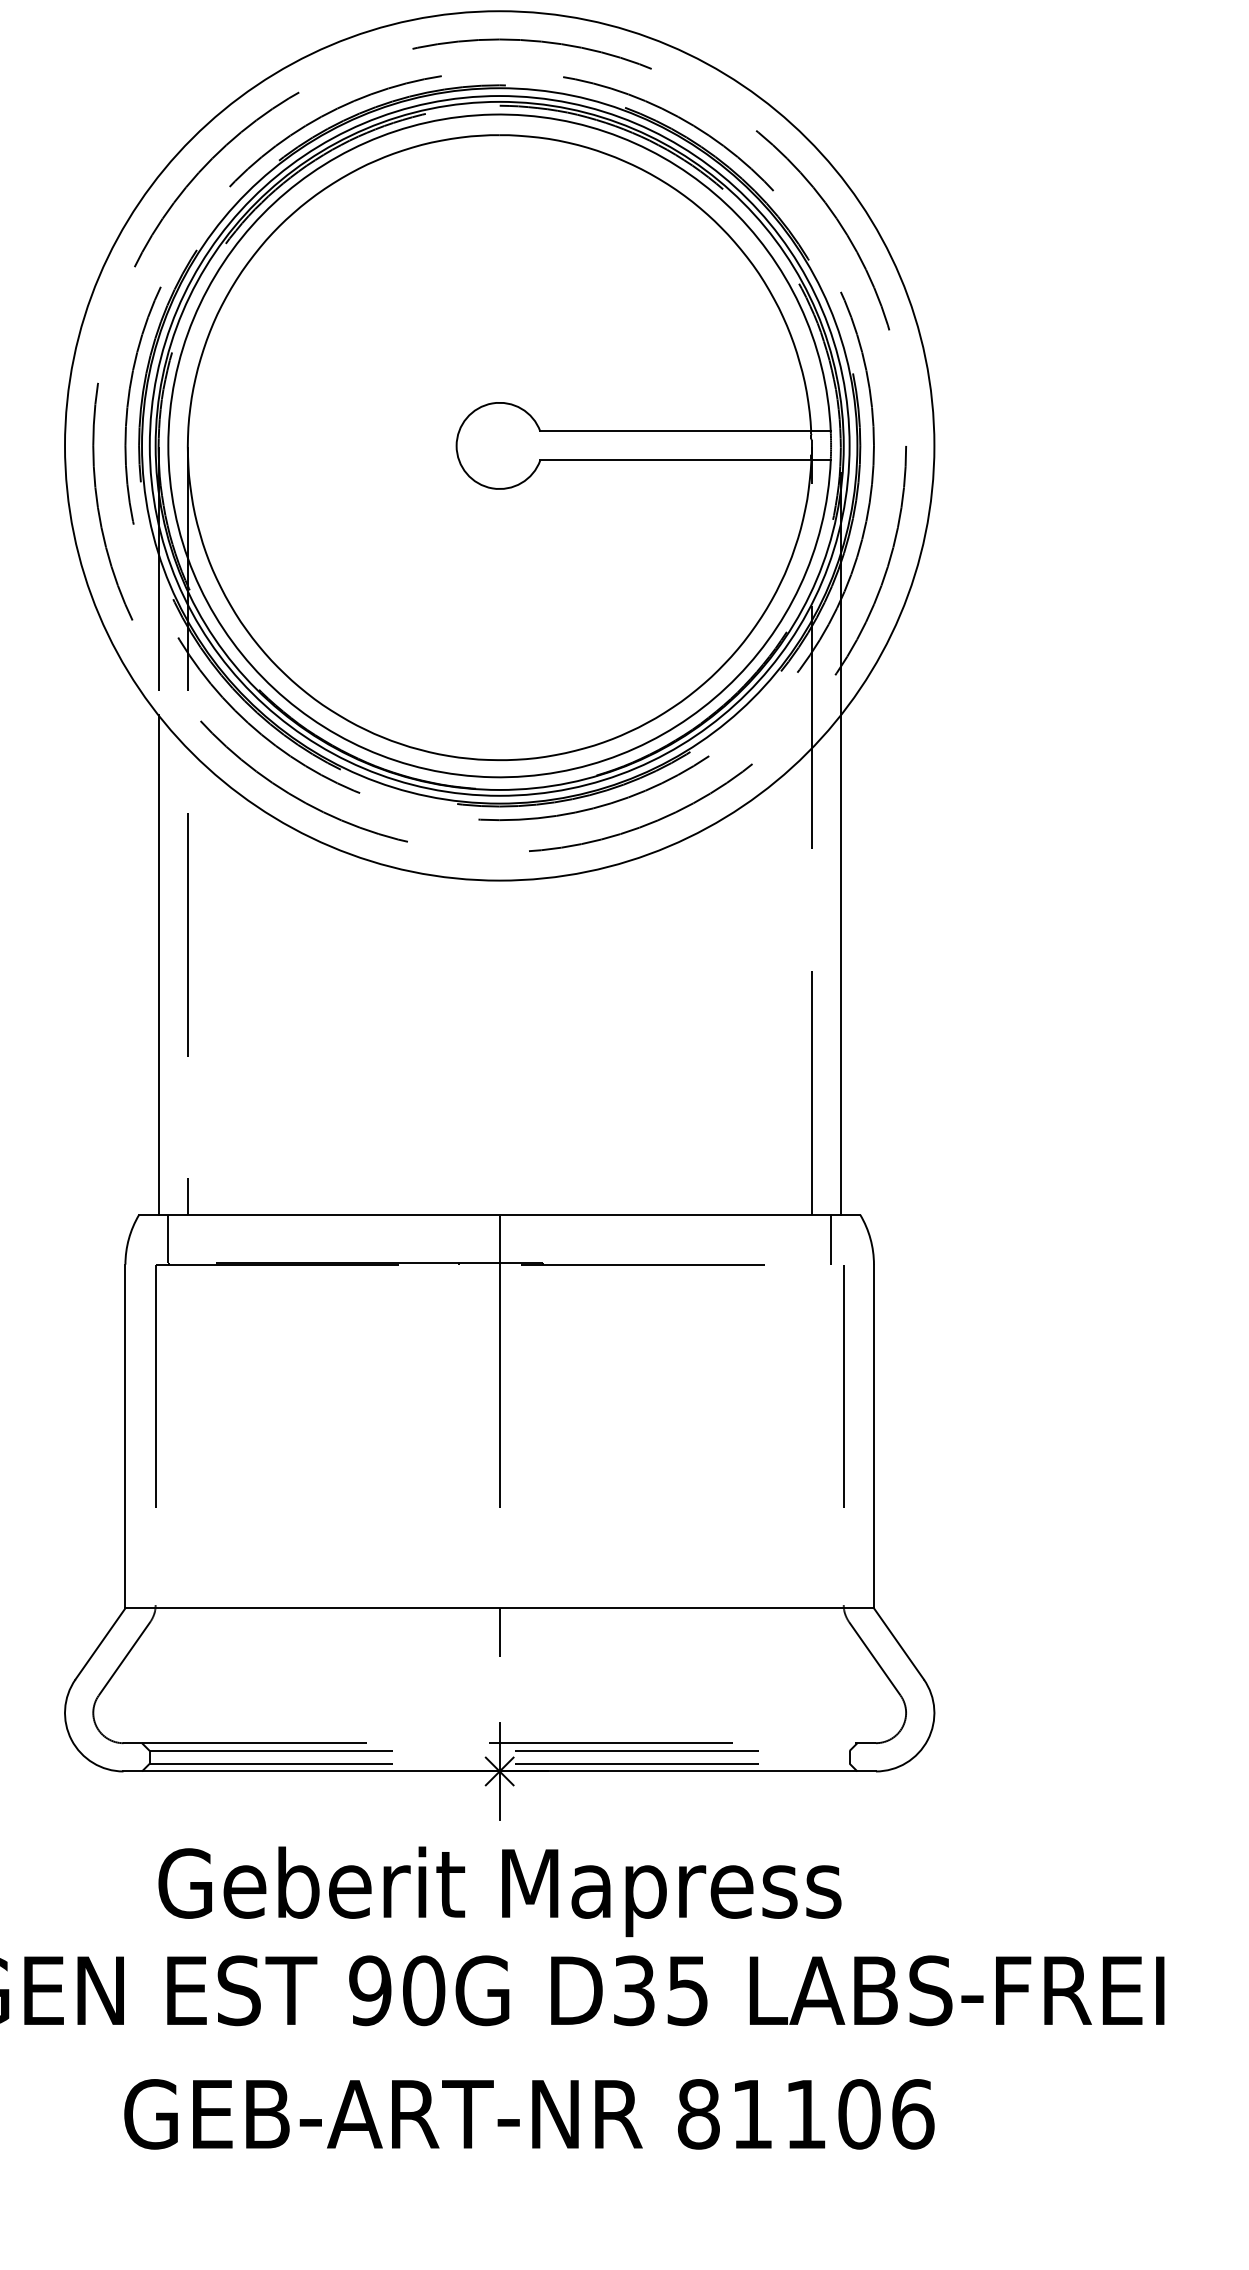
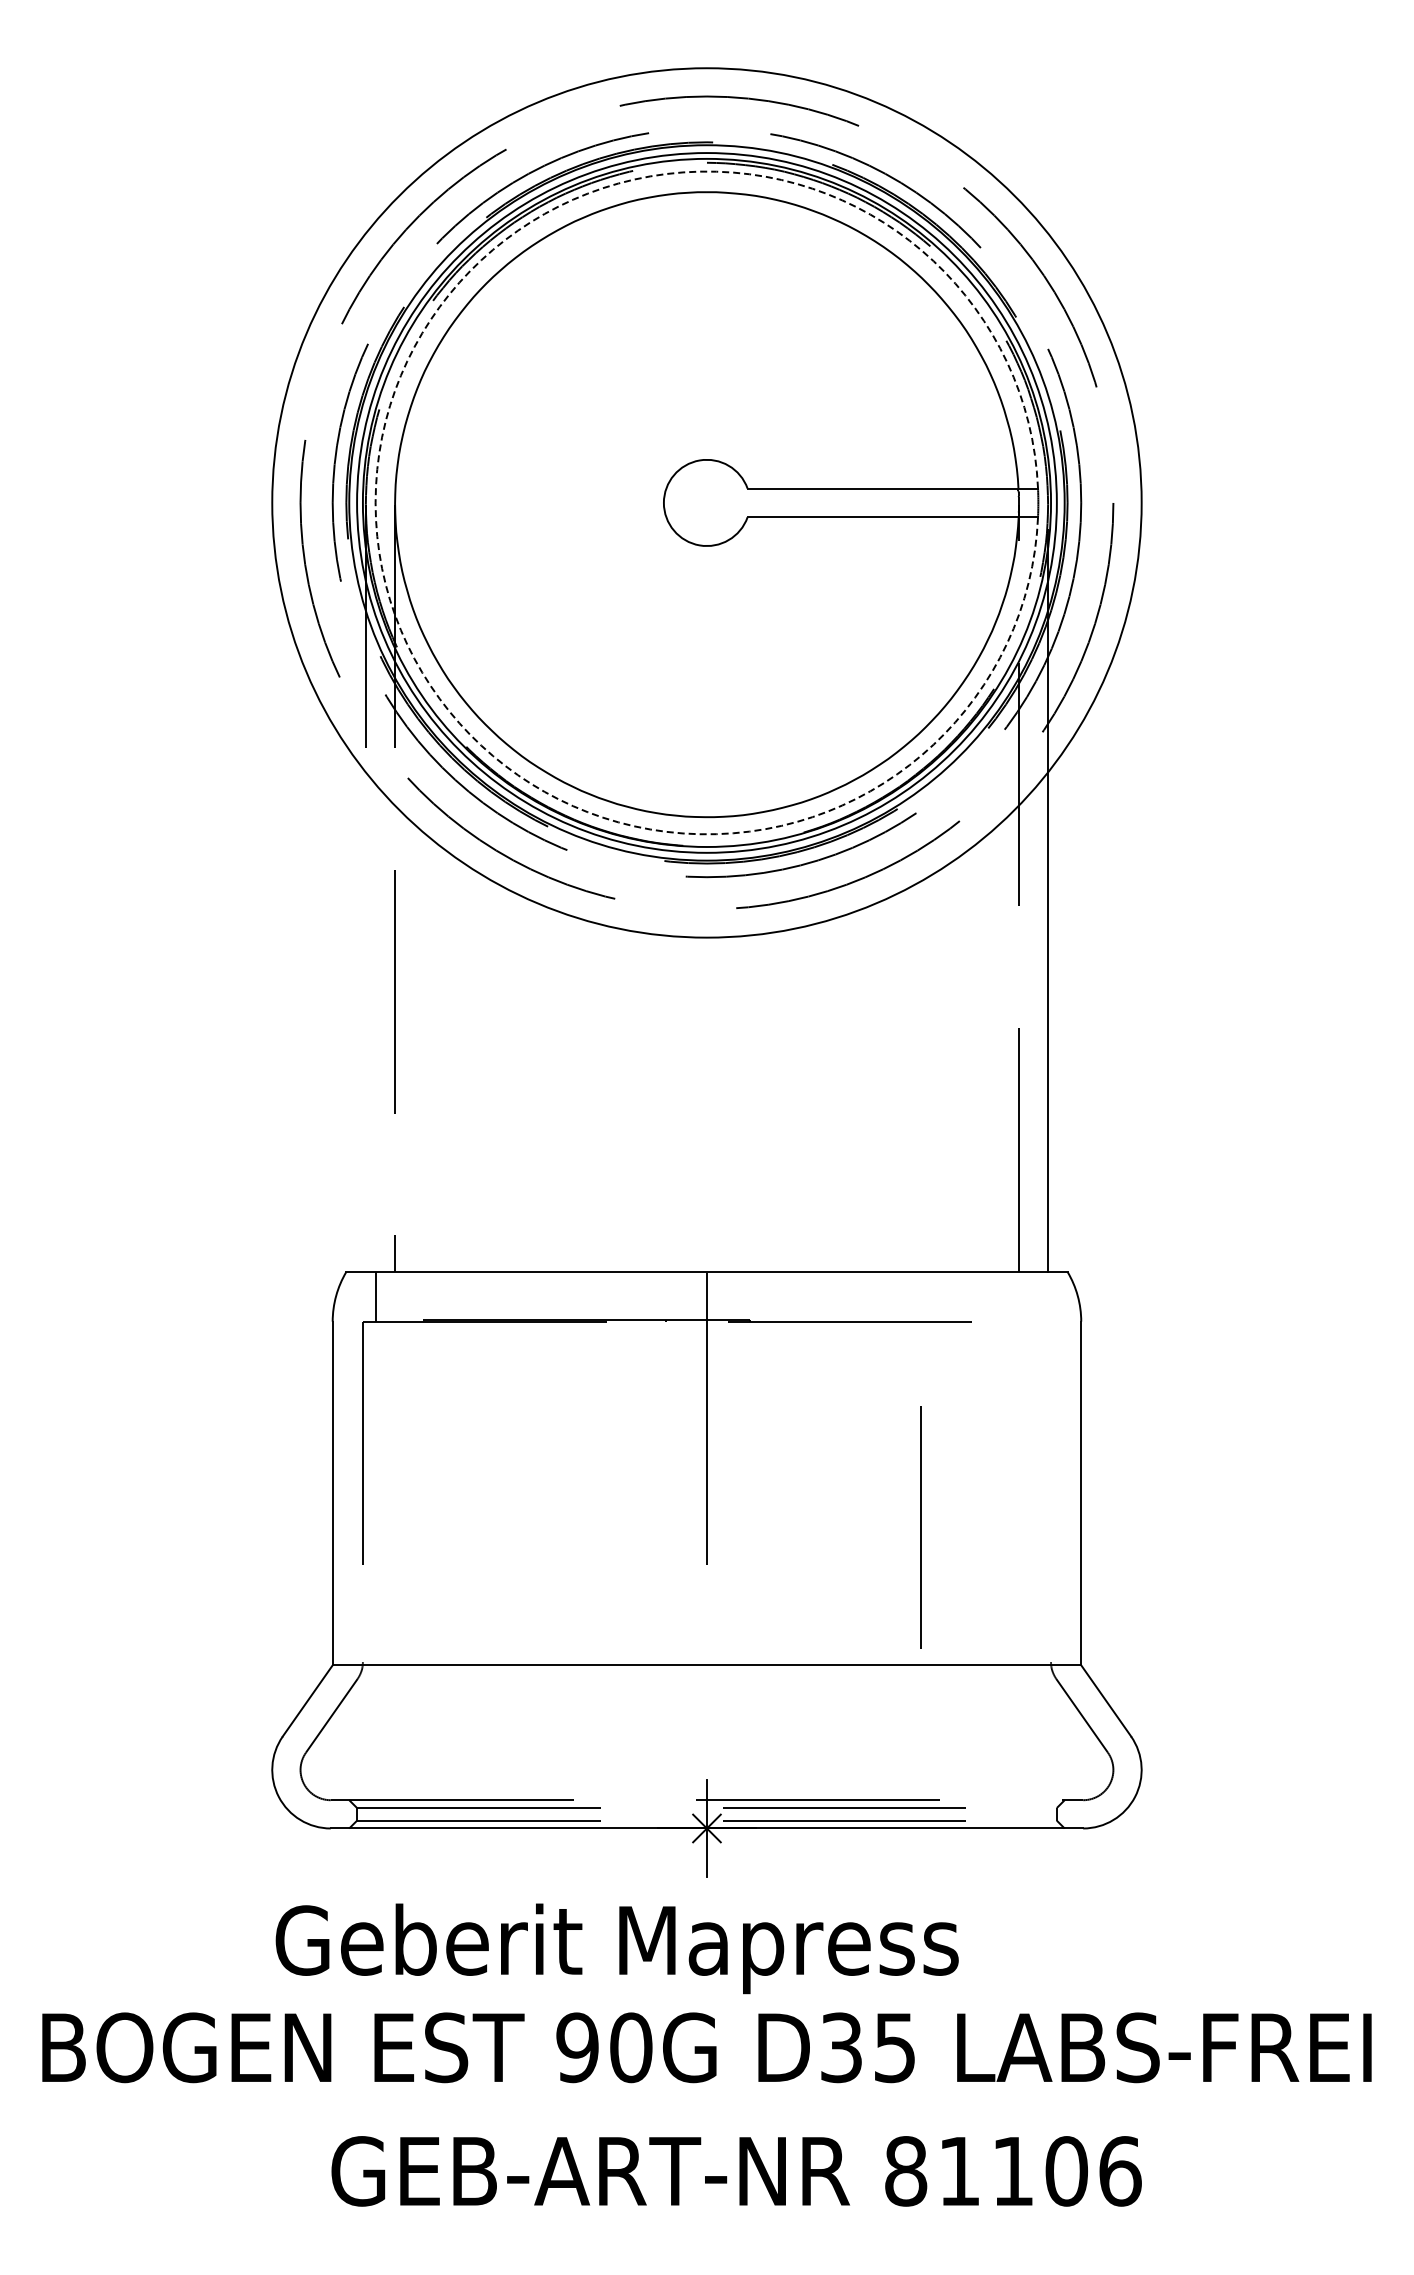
arc: (168, 445) -> (375, 502), solid -> dashed
line: (158, 964) -> (365, 1021), removed
line: (831, 1239) -> (1038, 1296), removed
line: (843, 1386) -> (920, 1527), moved
line: (499, 1632) -> (706, 1689), removed
text: (499, 1891) -> (616, 1948), moved

